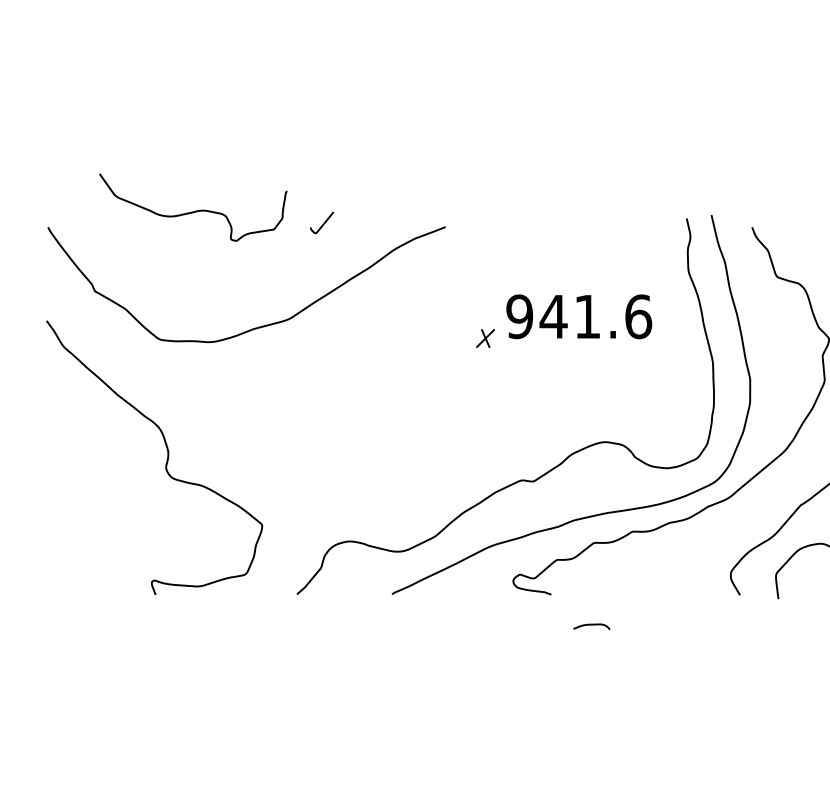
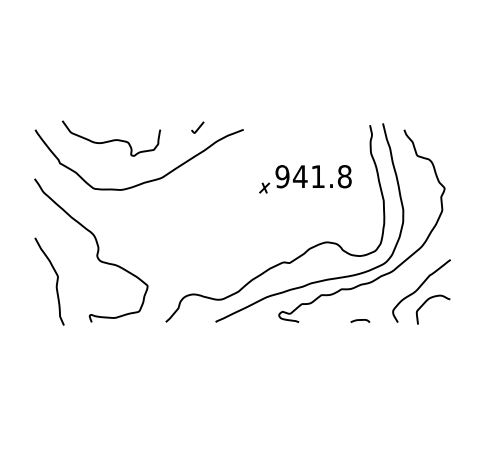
curve: (195, 209) -> (112, 139), moved
curve: (323, 222) -> (198, 127), moved
text: (638, 316) -> (344, 176), 941.6 -> 941.8
curve: (88, 516) -> (56, 281), added
curve: (592, 625) -> (360, 320), moved

